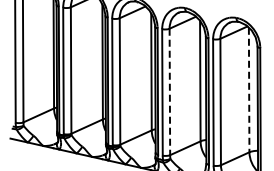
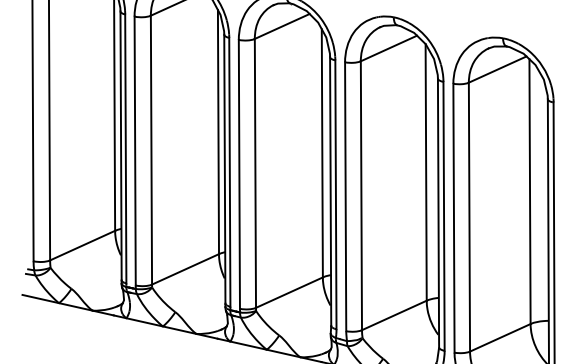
line: (249, 90) -> (530, 192), dashed -> solid
line: (169, 92) -> (360, 196), dashed -> solid

